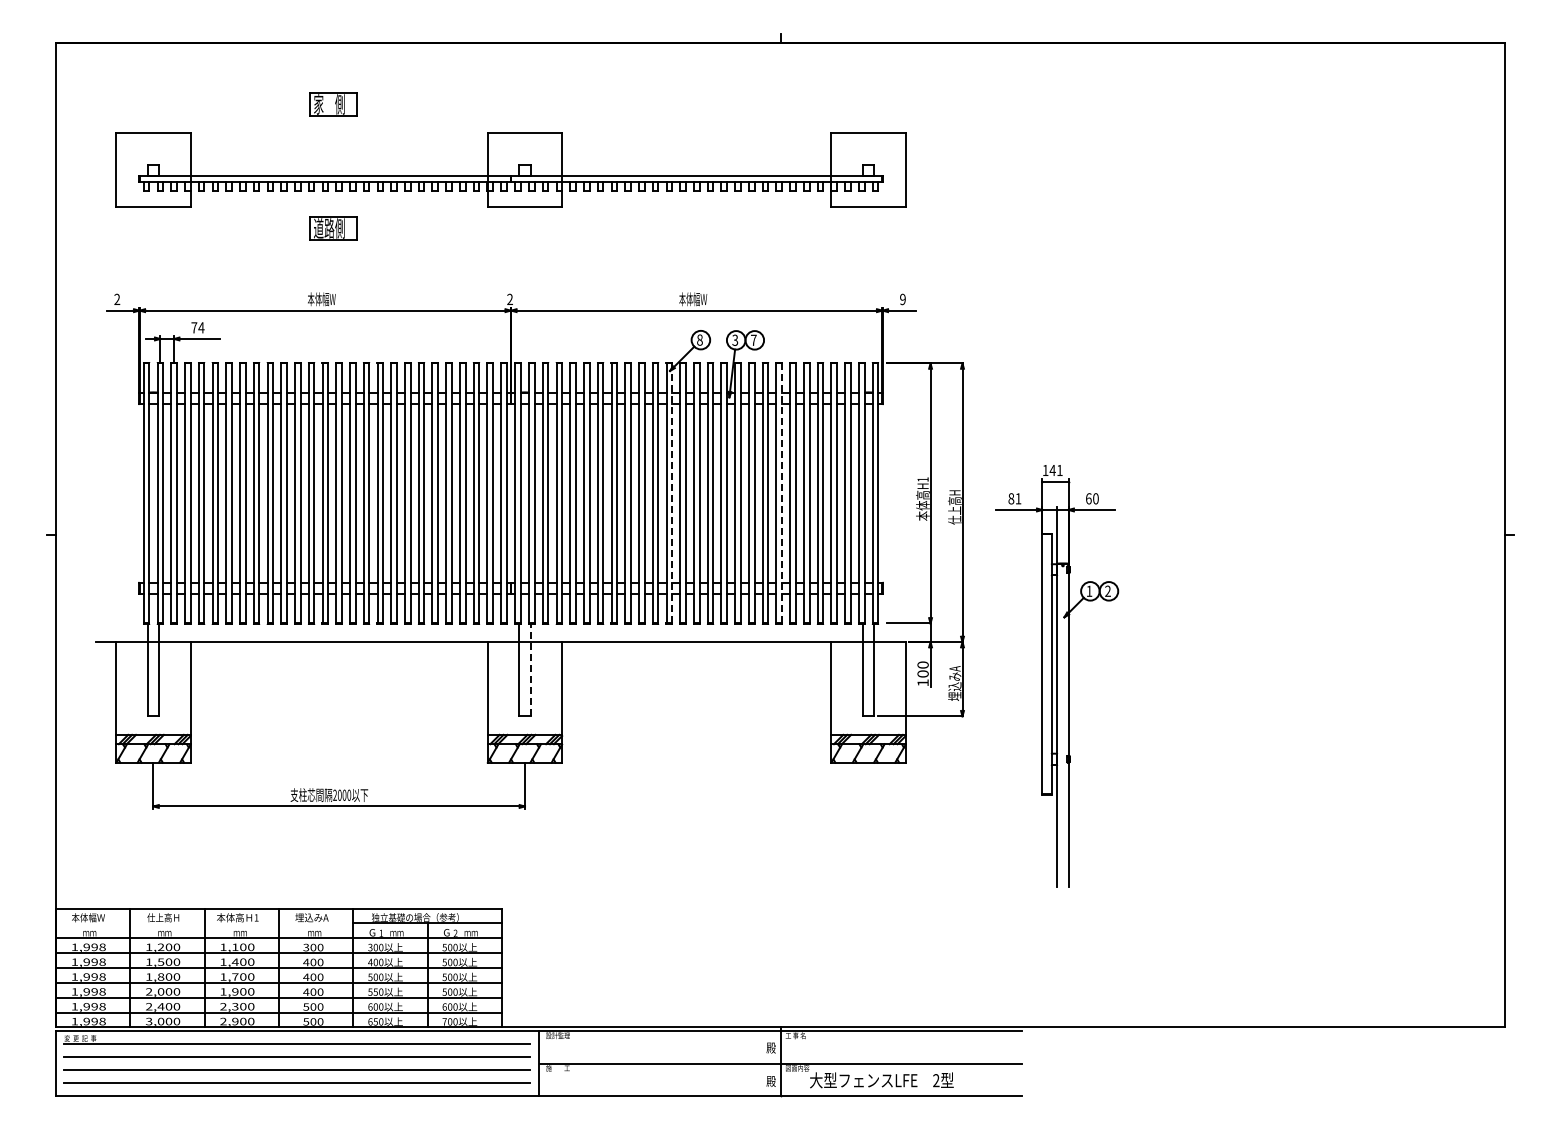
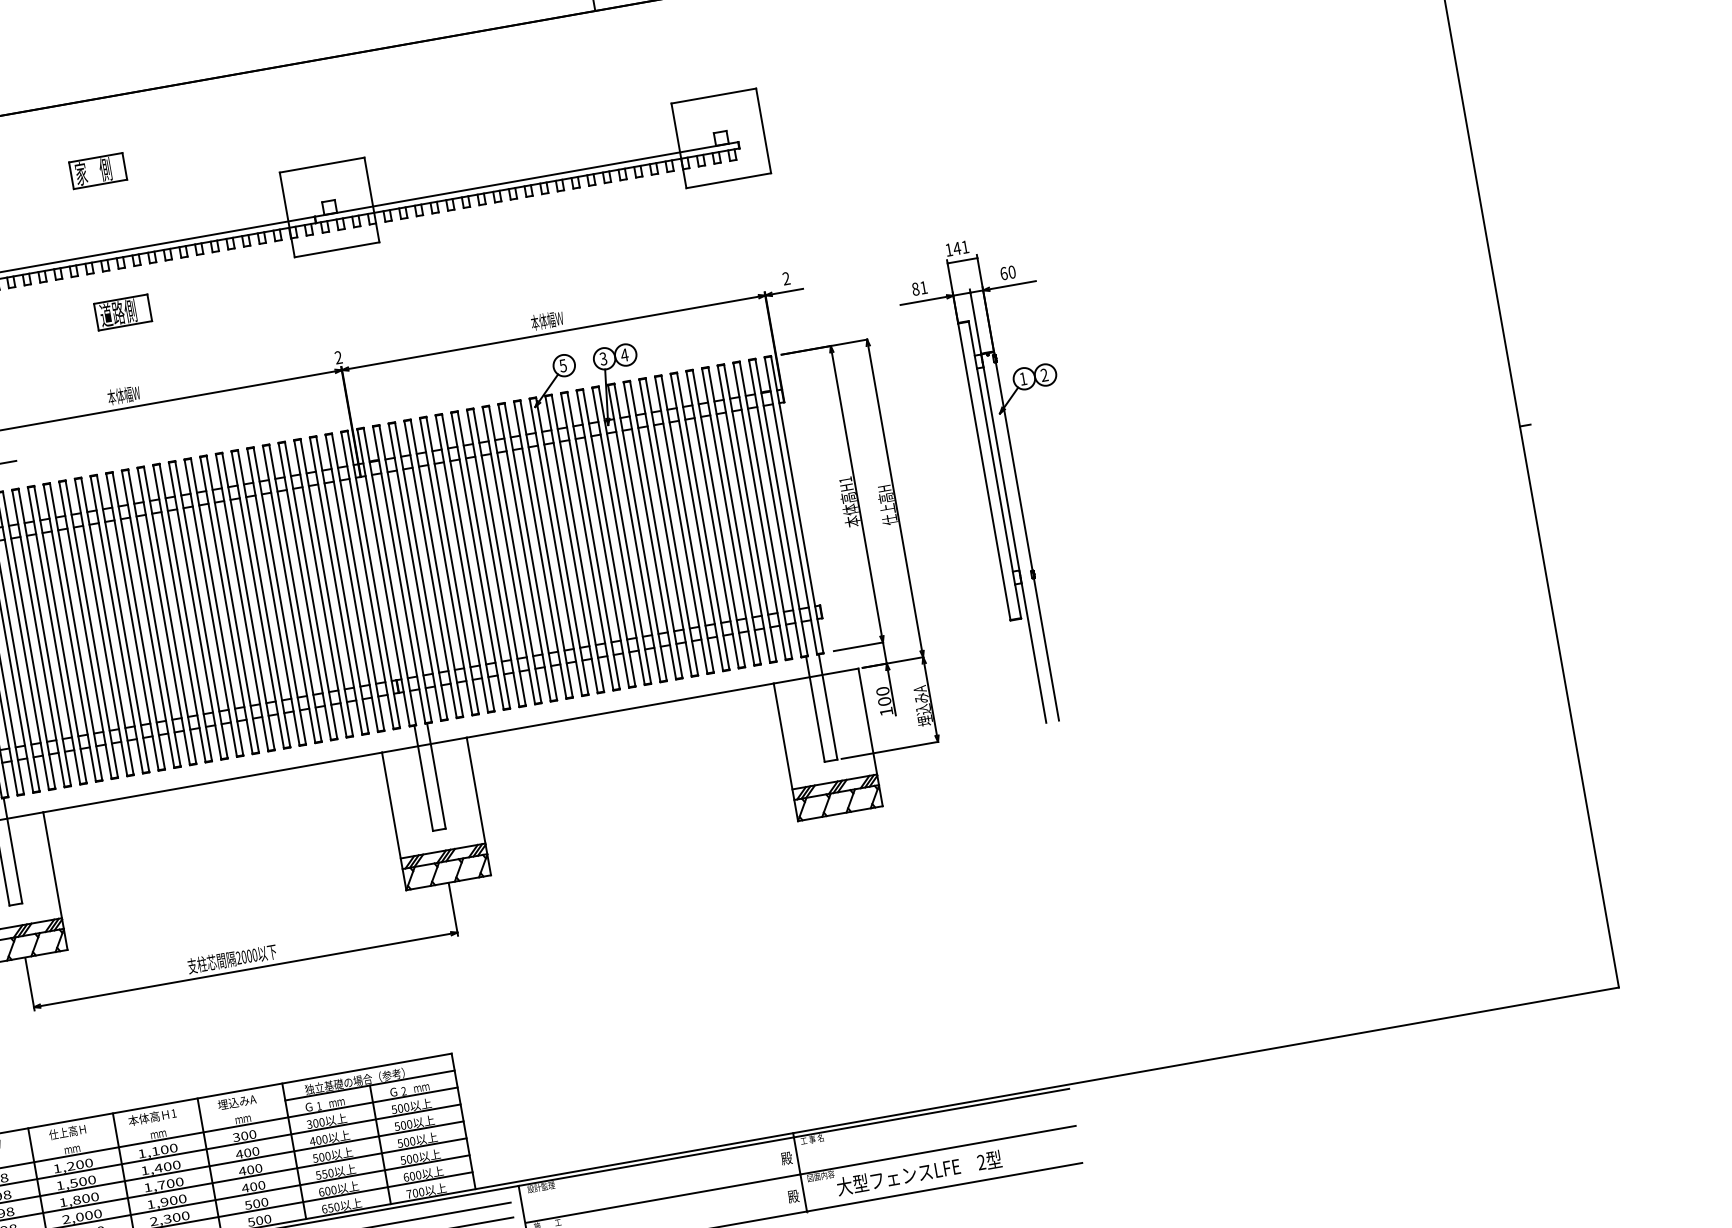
text: (902, 299) -> (785, 278), 9 -> 2
text: (699, 339) -> (562, 365), 8 -> 5
text: (753, 339) -> (624, 354), 7 -> 4
line: (672, 493) -> (562, 546), dashed -> solid
line: (782, 493) -> (688, 524), dashed -> solid
line: (530, 669) -> (436, 775), dashed -> solid
part: (1057, 676) -> (1004, 482), moved

